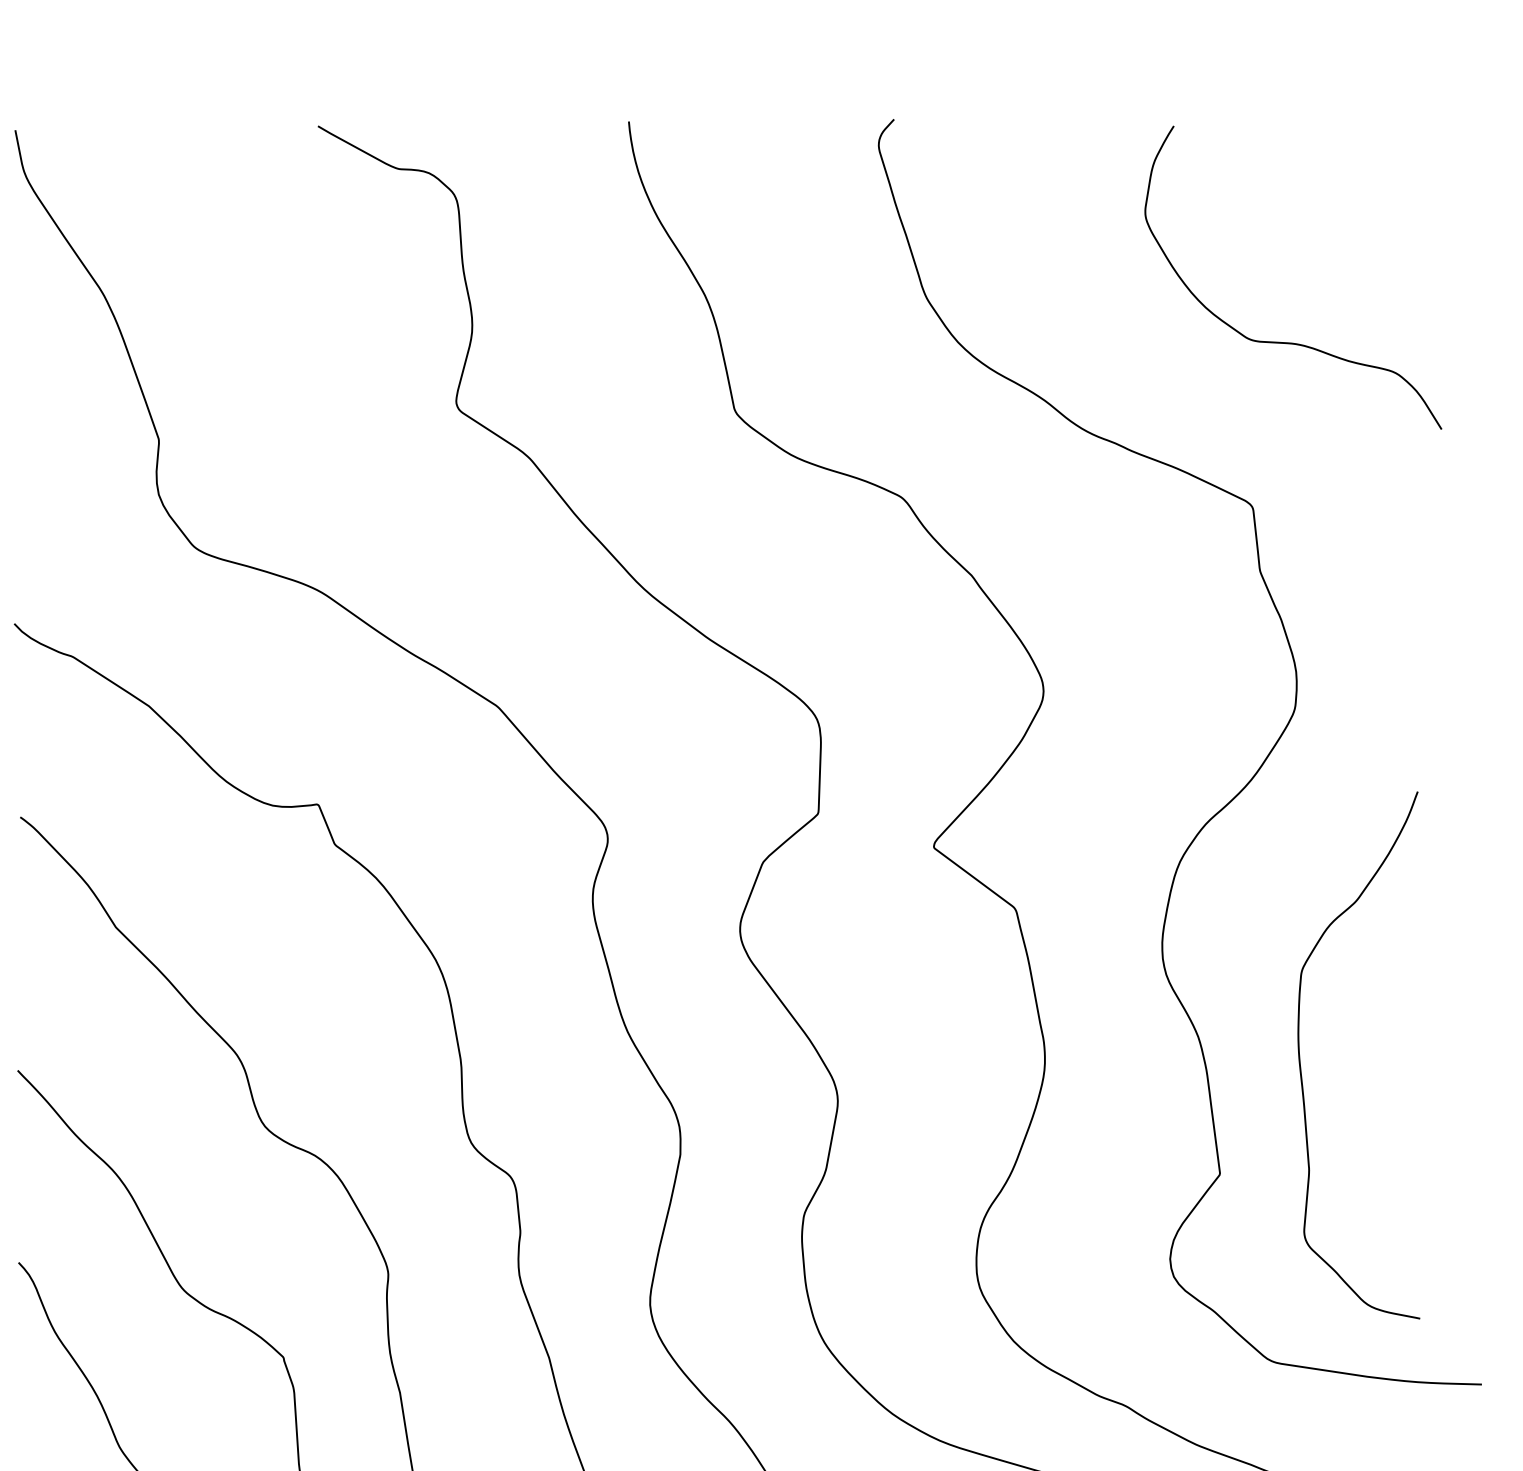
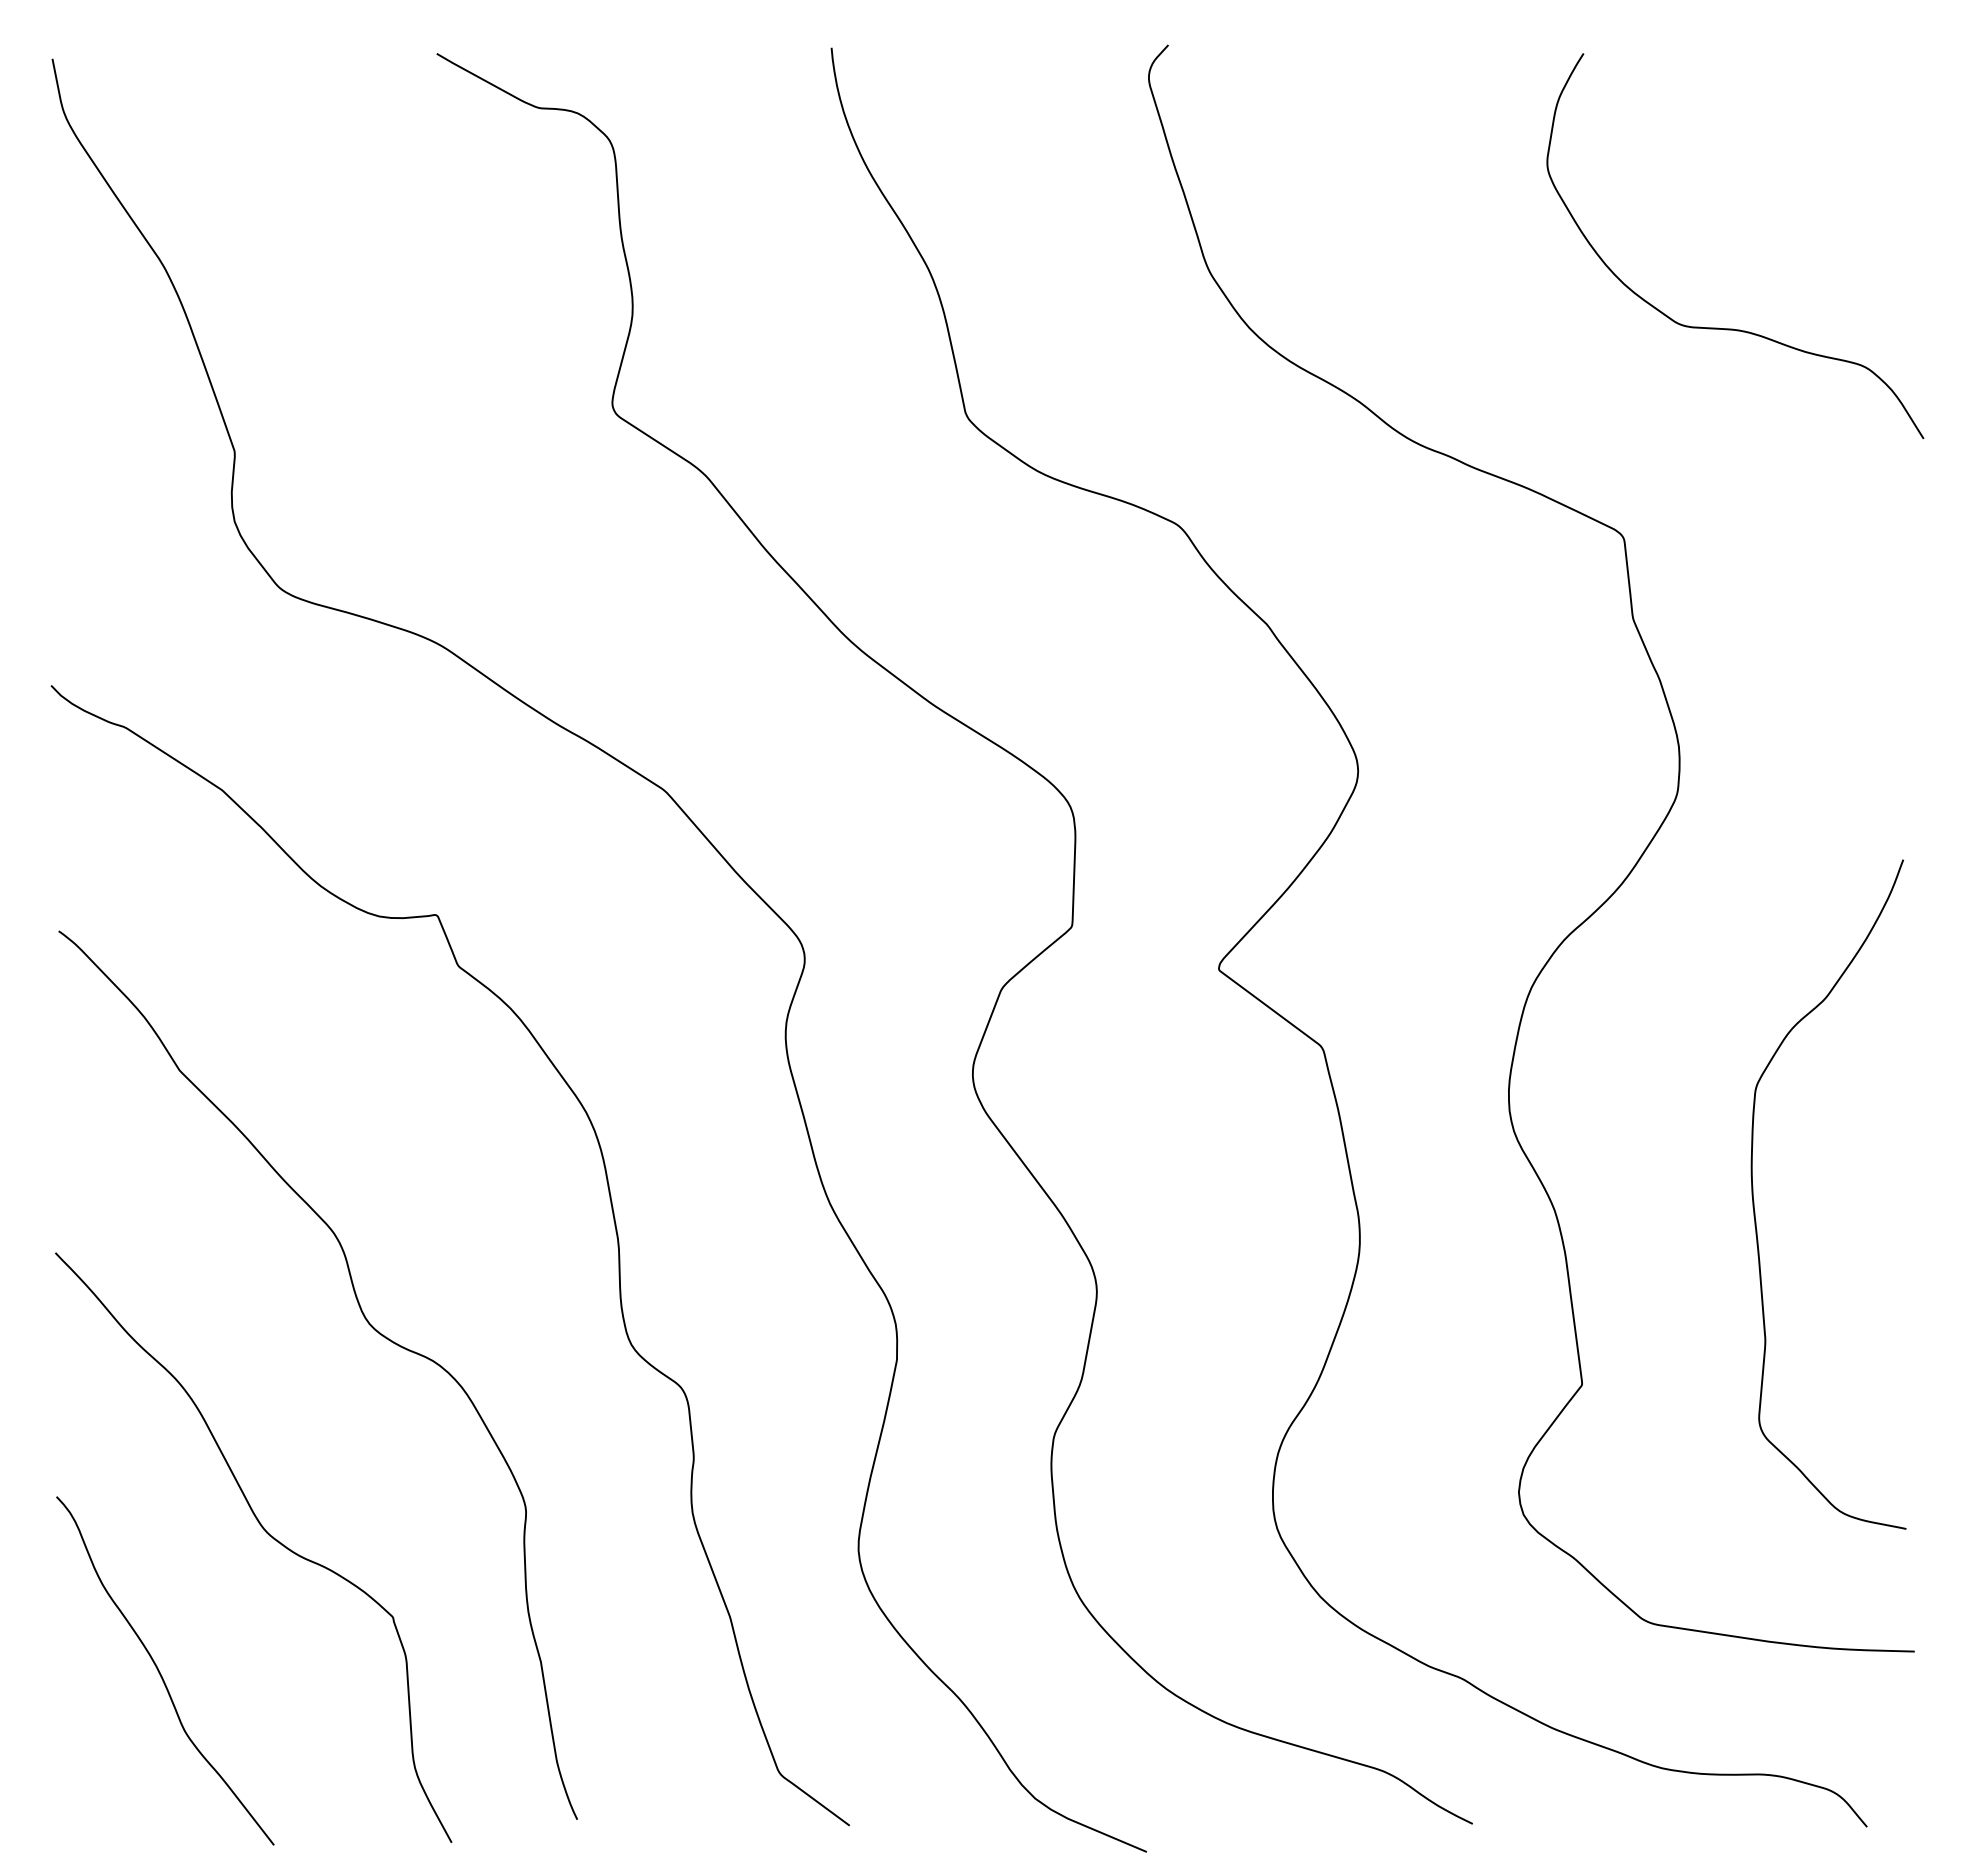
curve: (1291, 342) -> (1733, 328), moved
curve: (1300, 1060) -> (1754, 1201), moved

